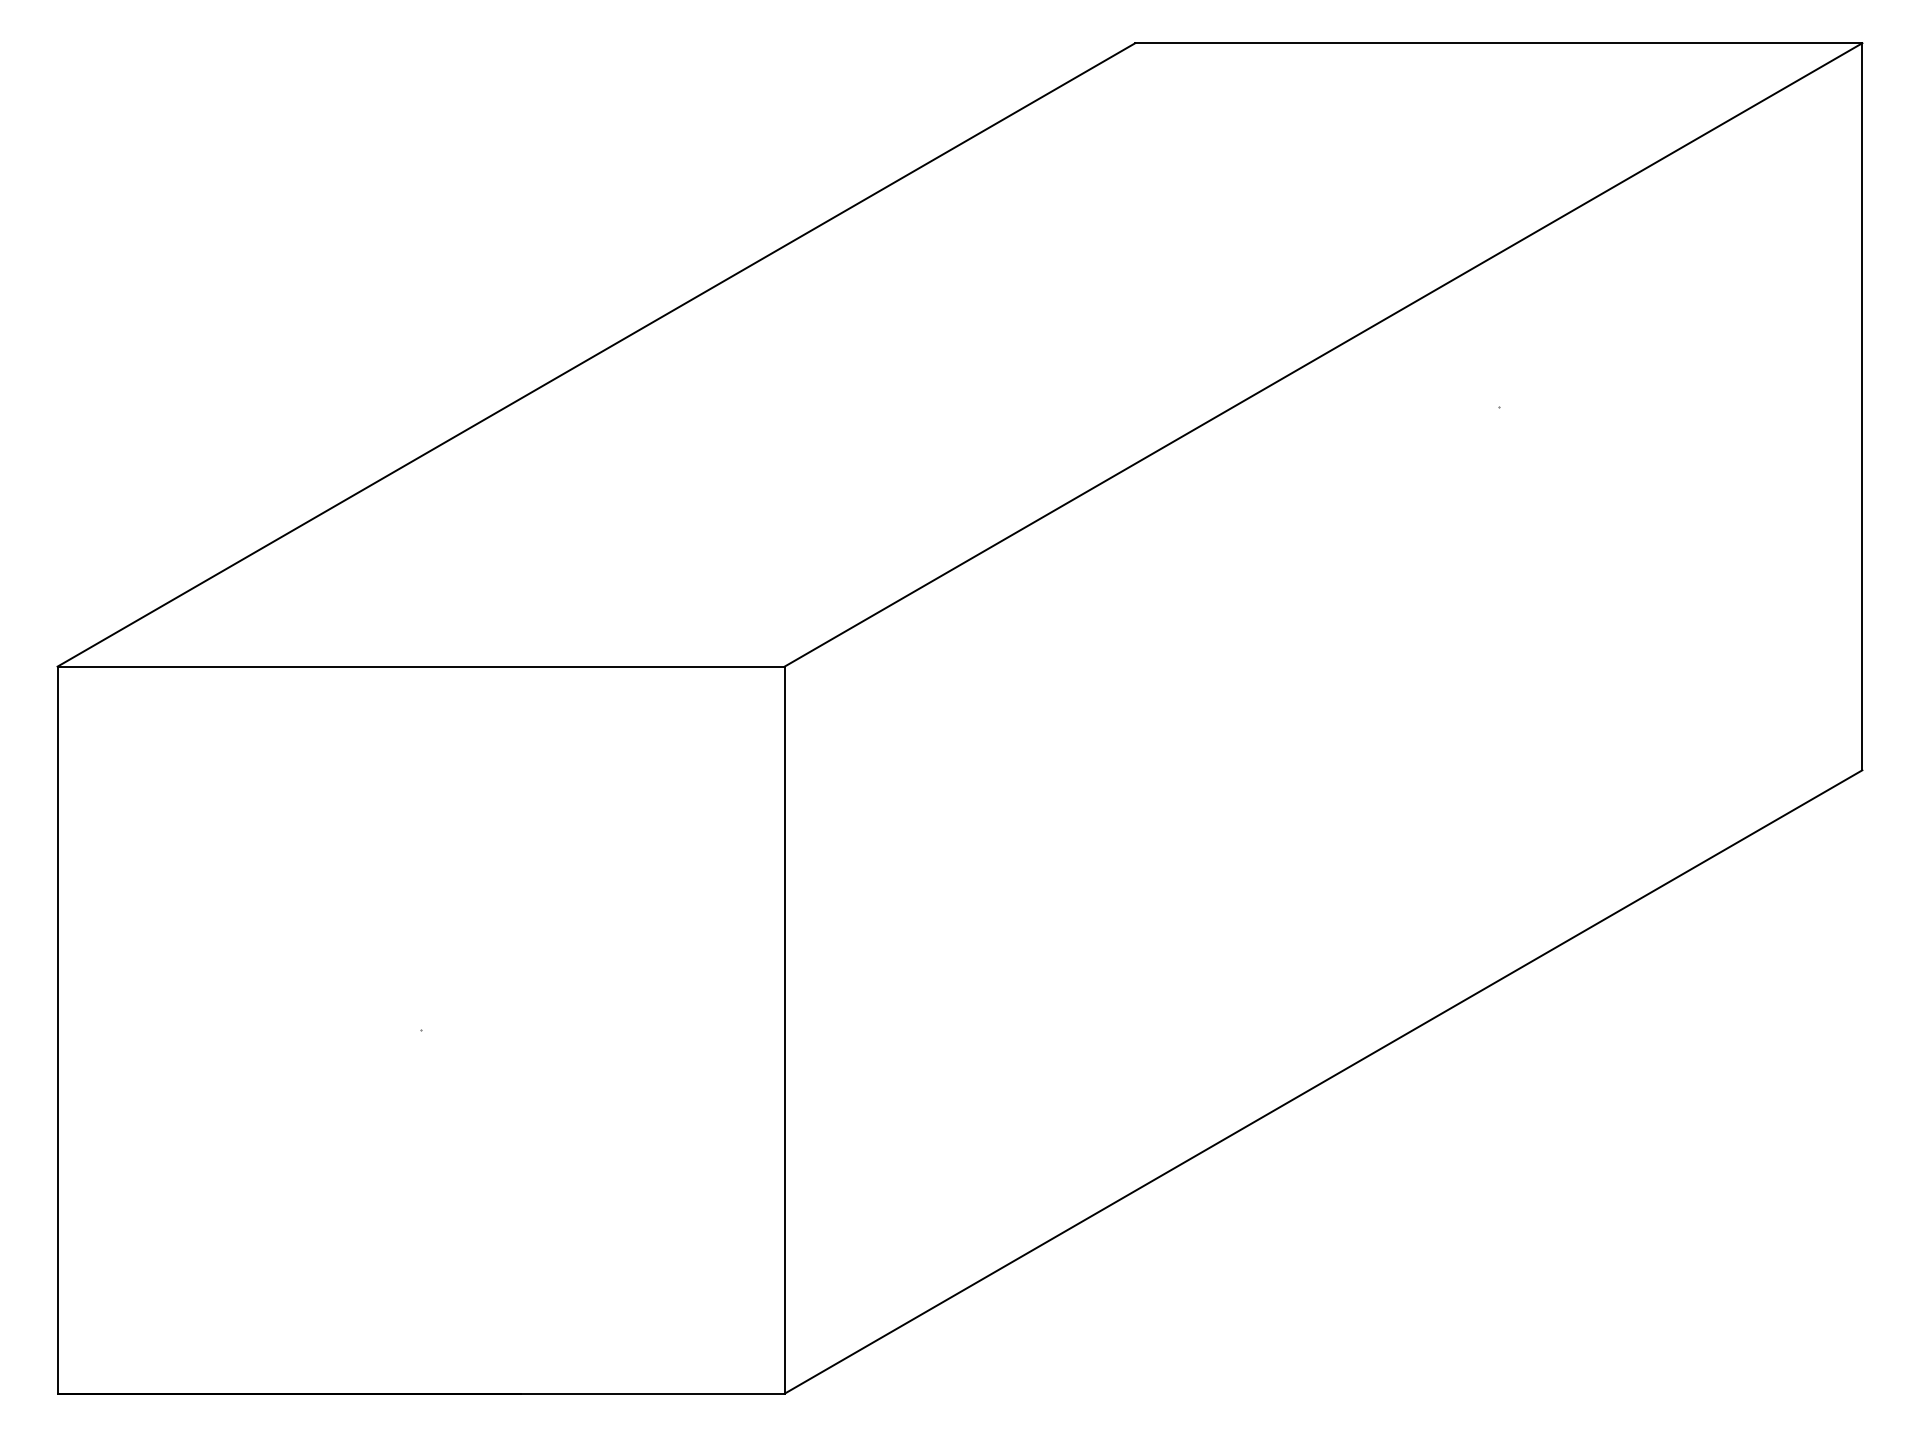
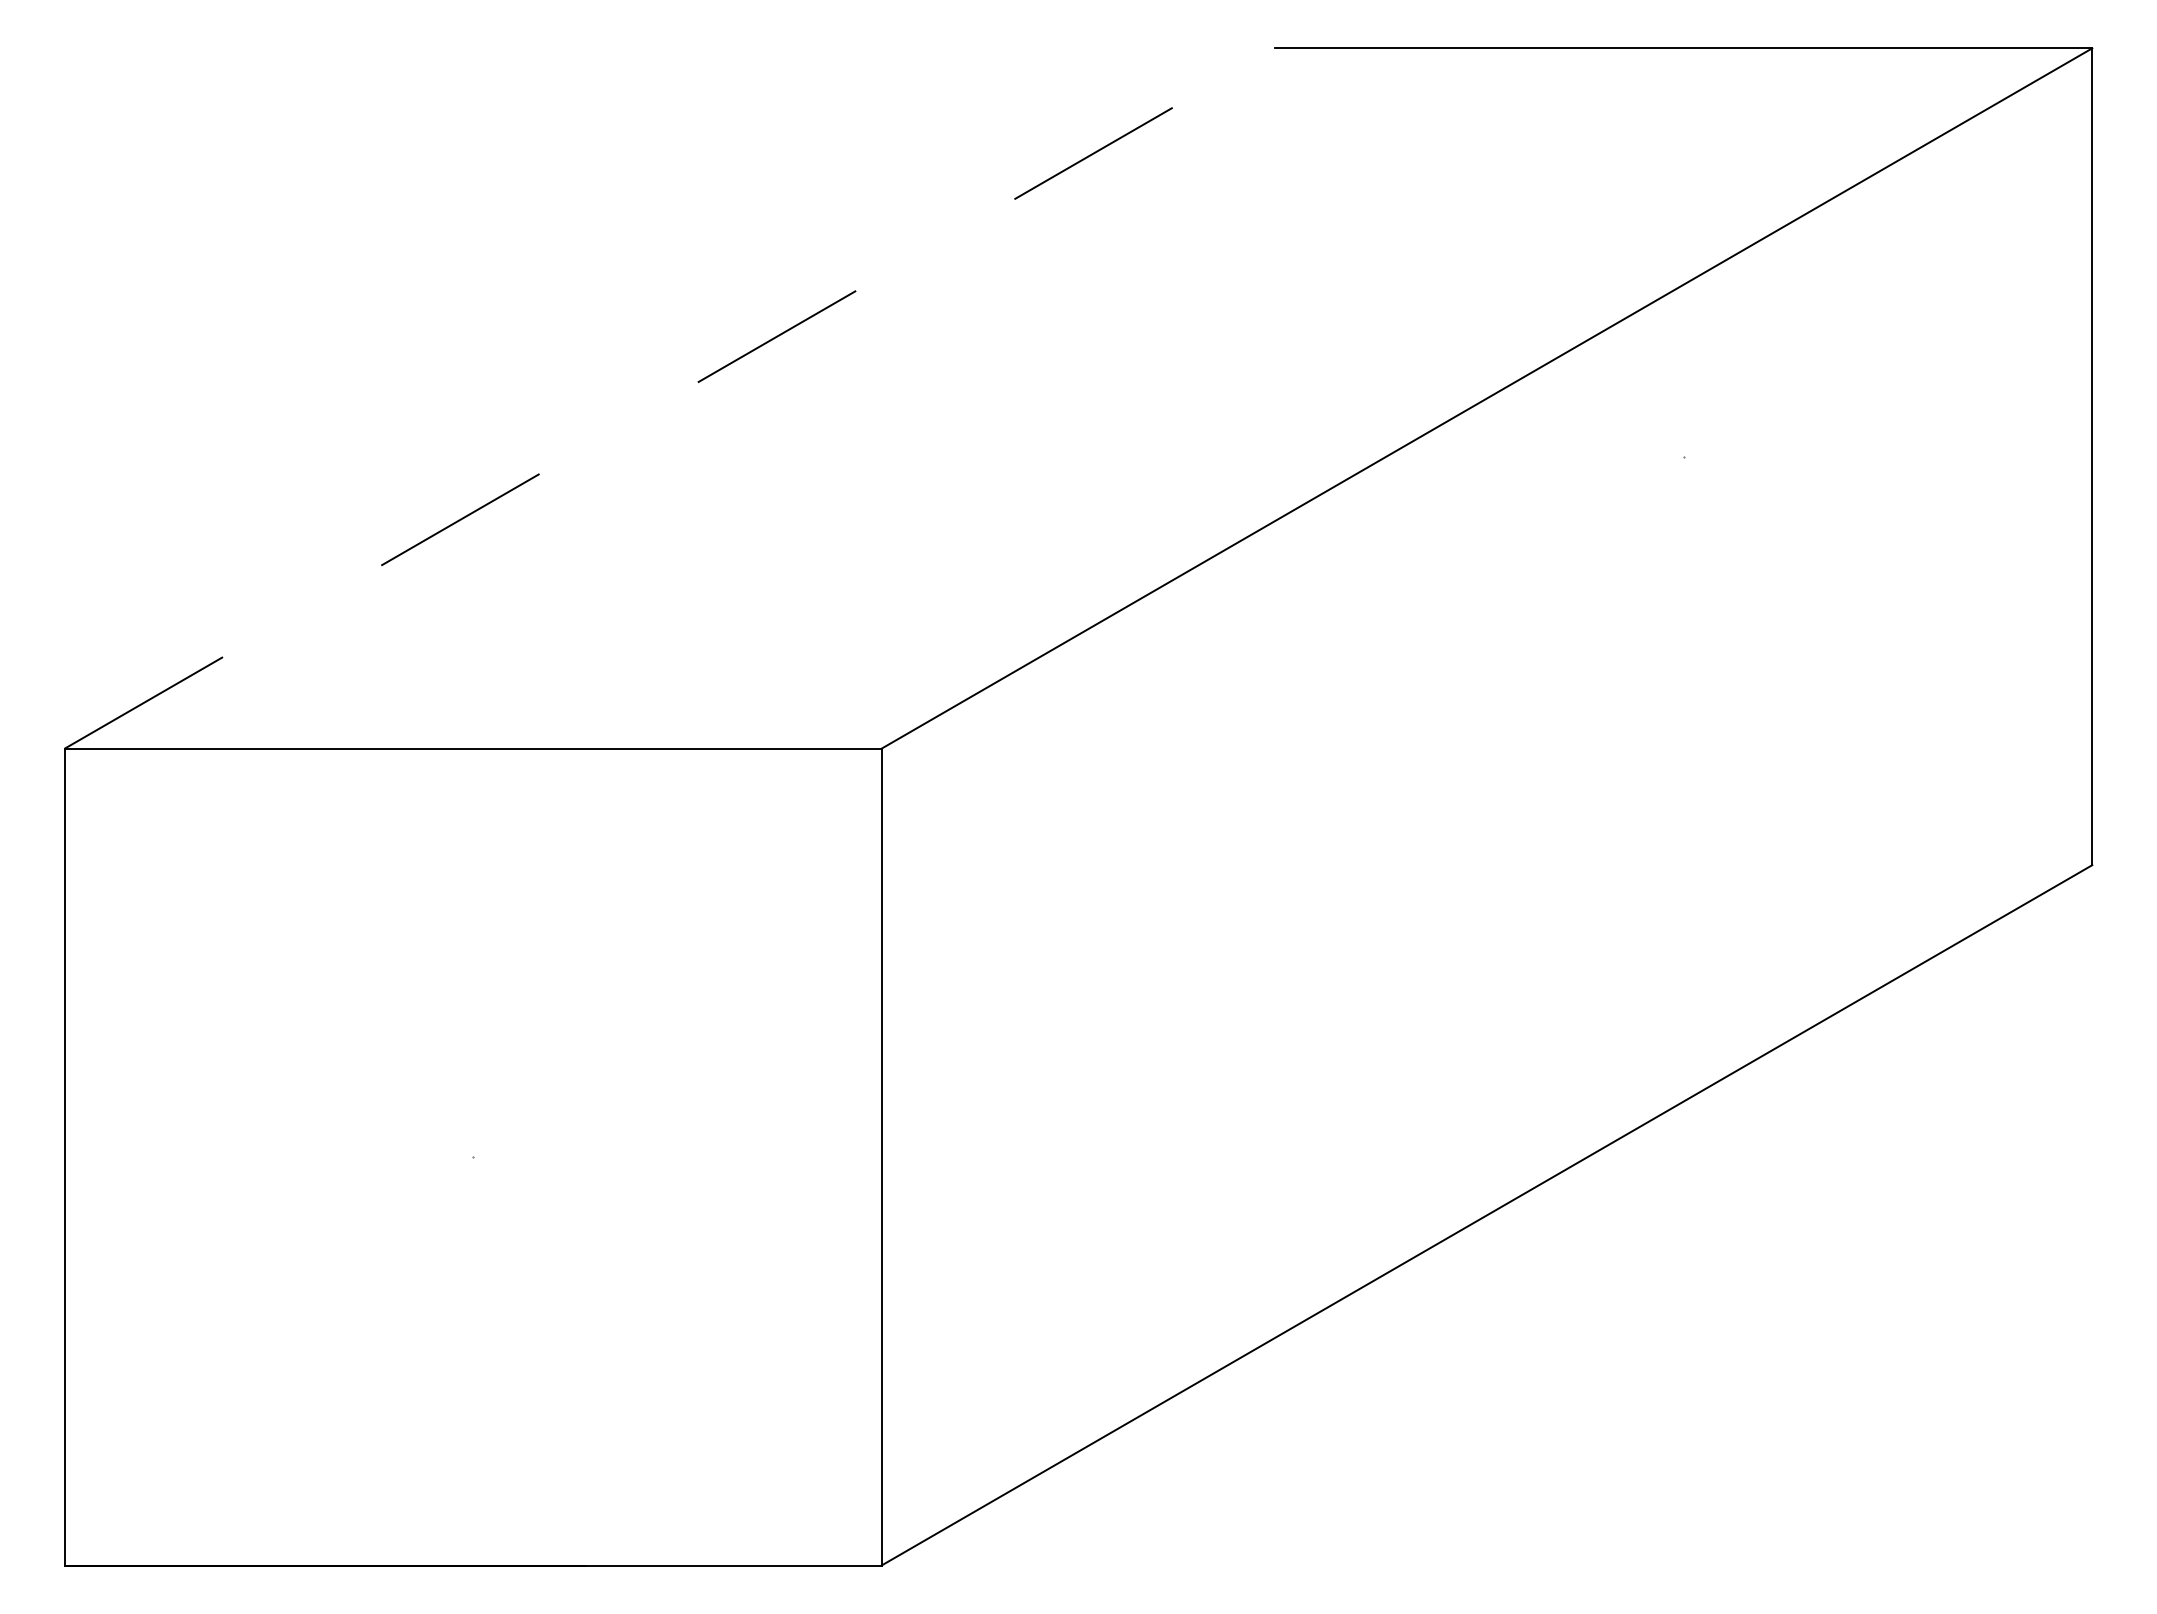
line: (596, 354) -> (670, 398), solid -> dashed

